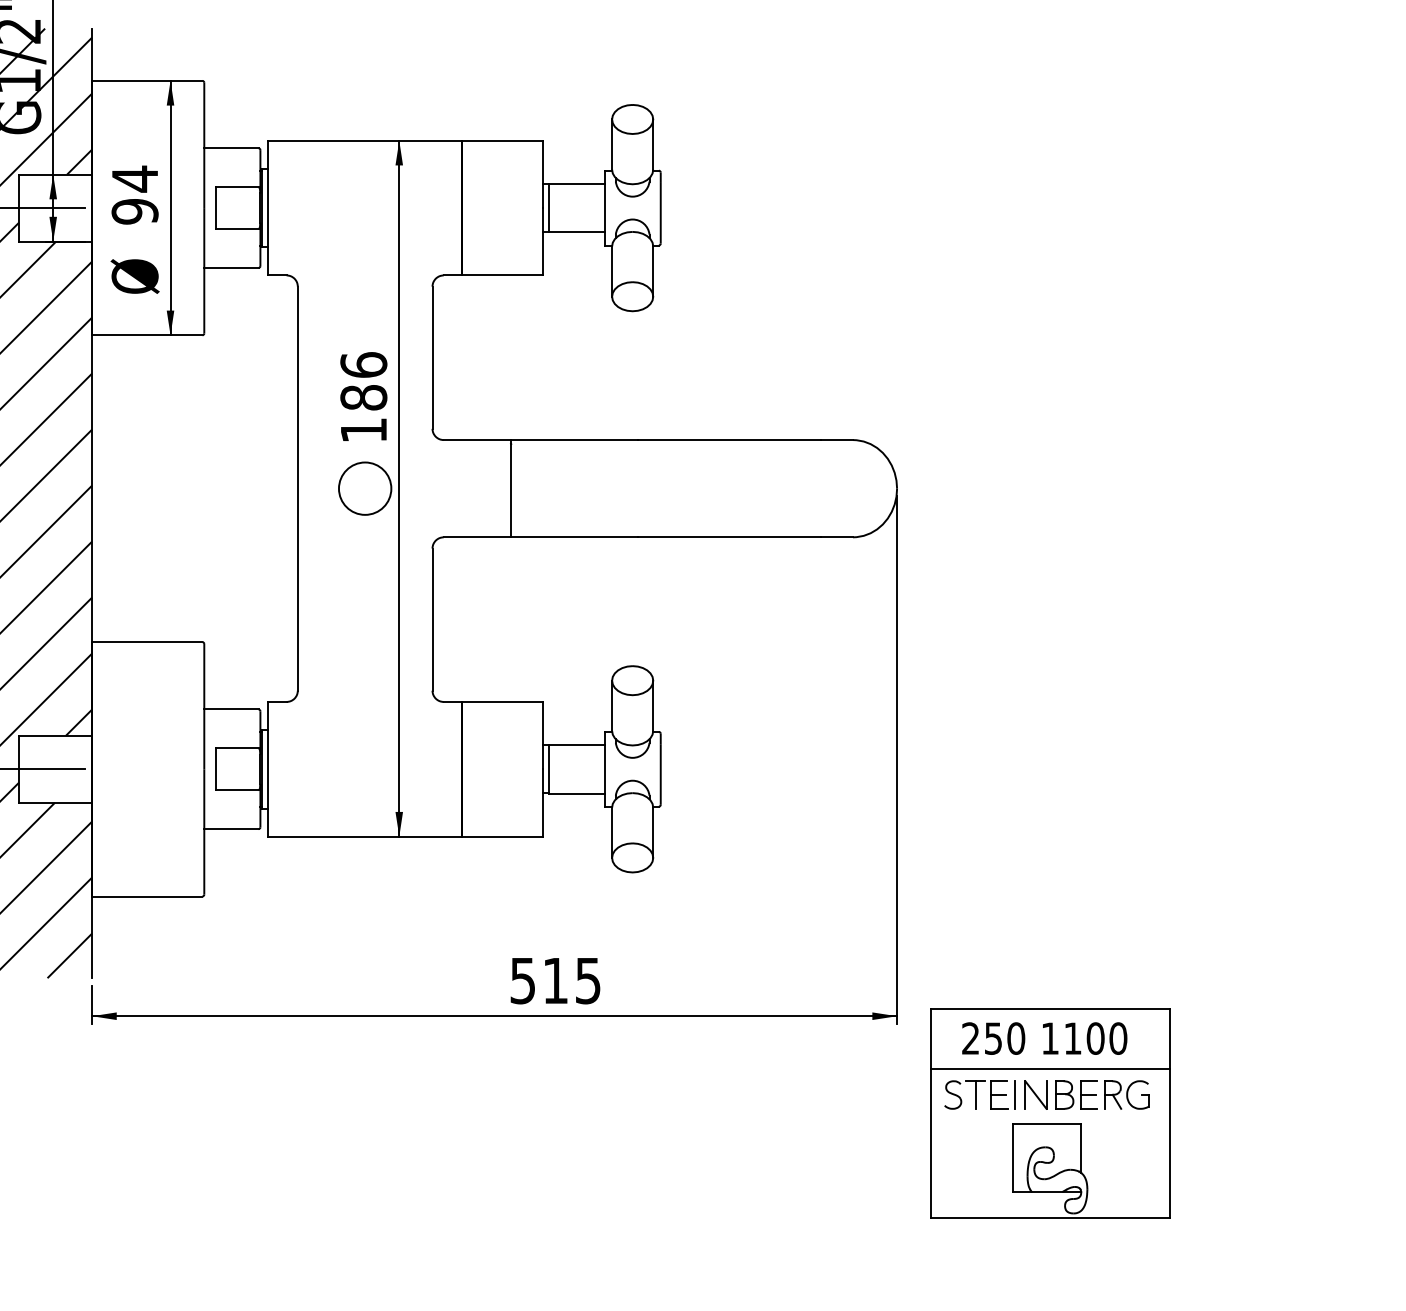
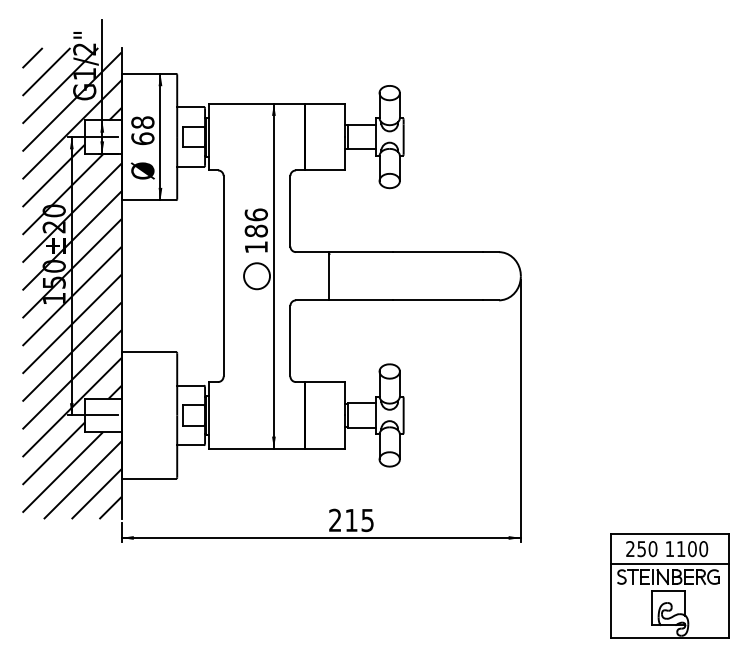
text: (134, 194) -> (142, 130), 94 -> 68
text: (523, 981) -> (335, 520), 515 -> 215
part: (1049, 1112) -> (669, 585), moved

